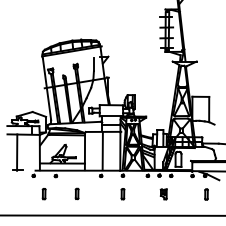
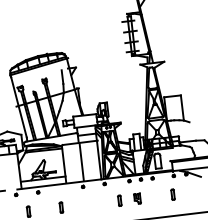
part: (122, 194) -> (119, 201), moved
part: (163, 194) -> (137, 198), moved
part: (206, 194) -> (173, 194), moved

